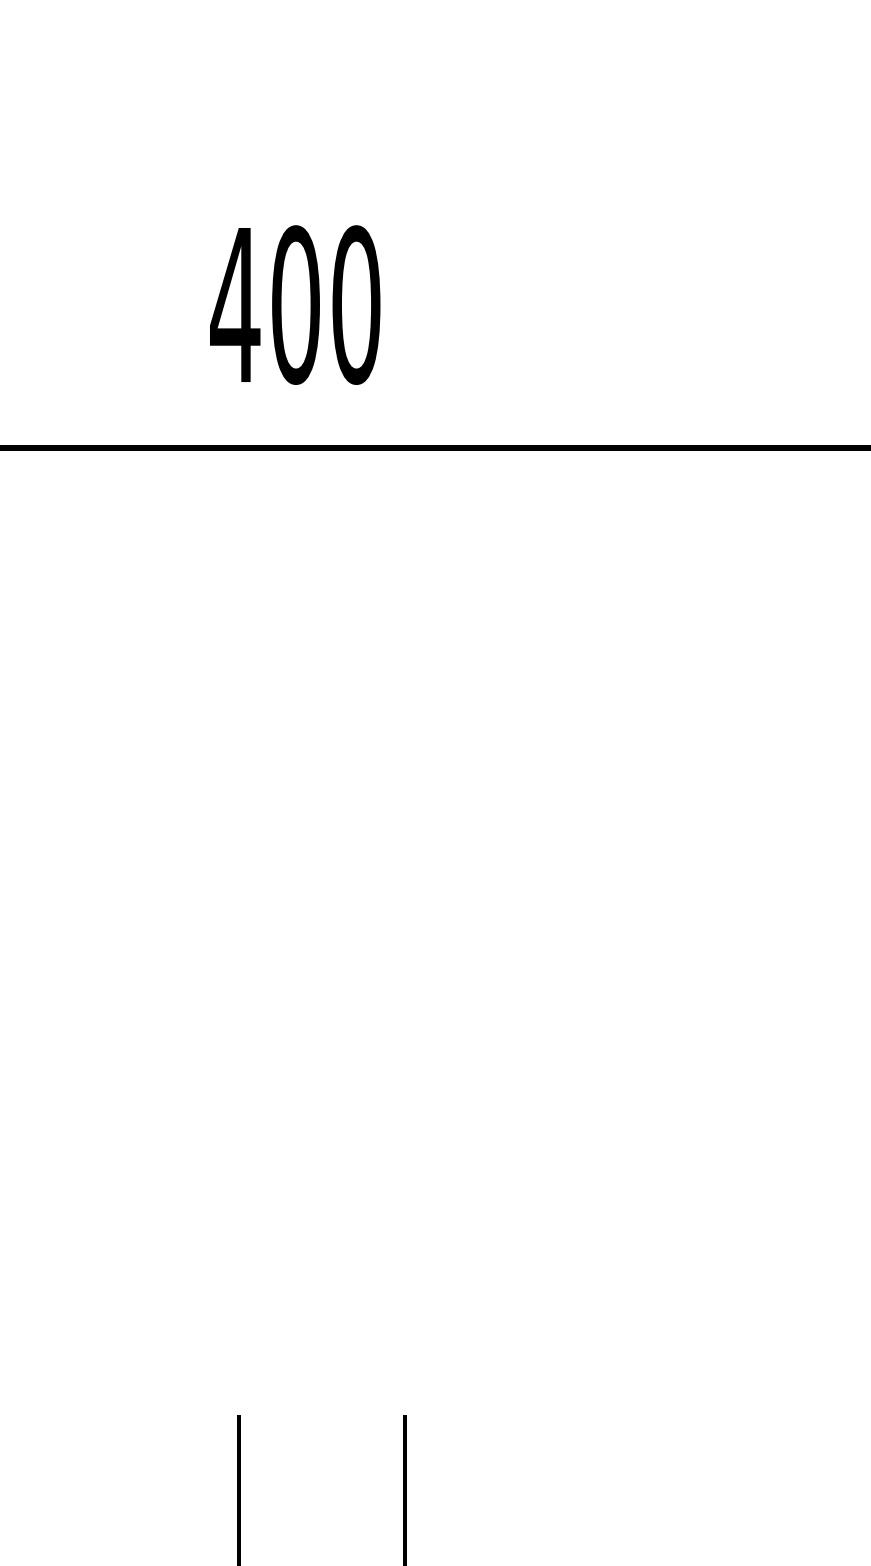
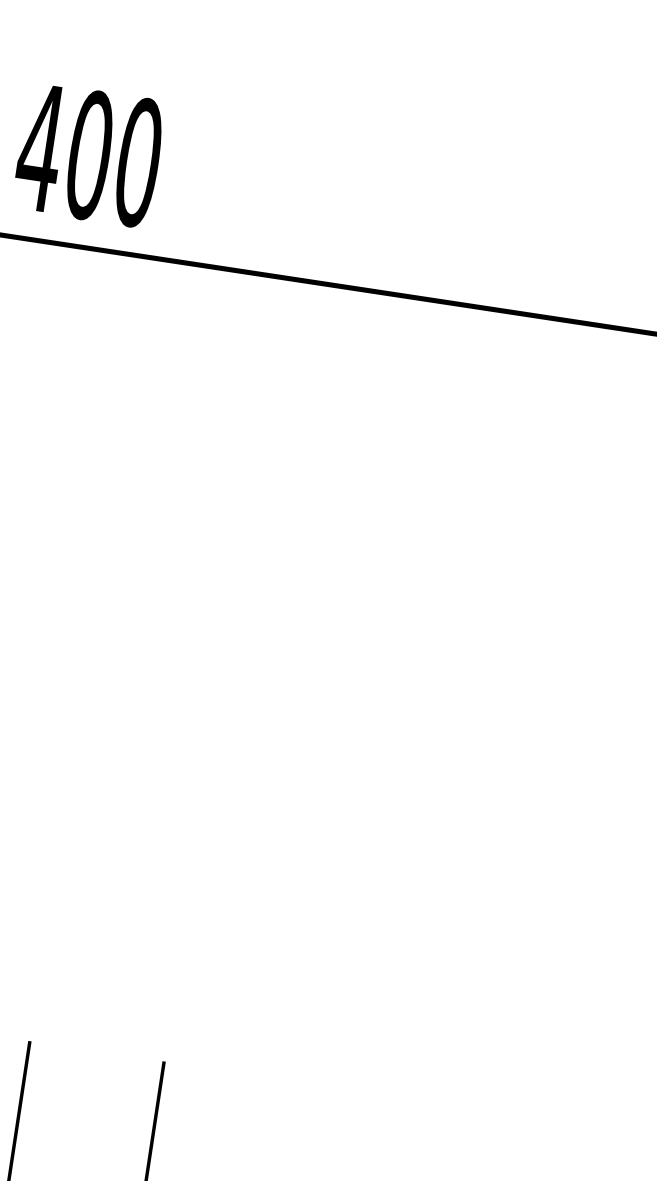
text: (295, 304) -> (89, 154), moved

